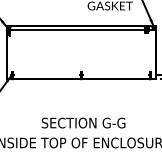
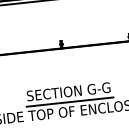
line: (83, 133) -> (69, 102), added

